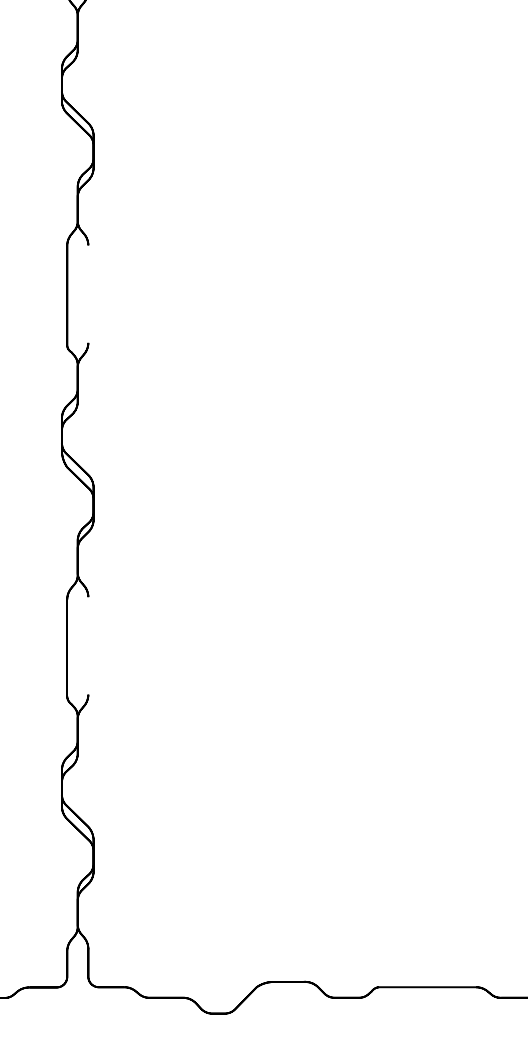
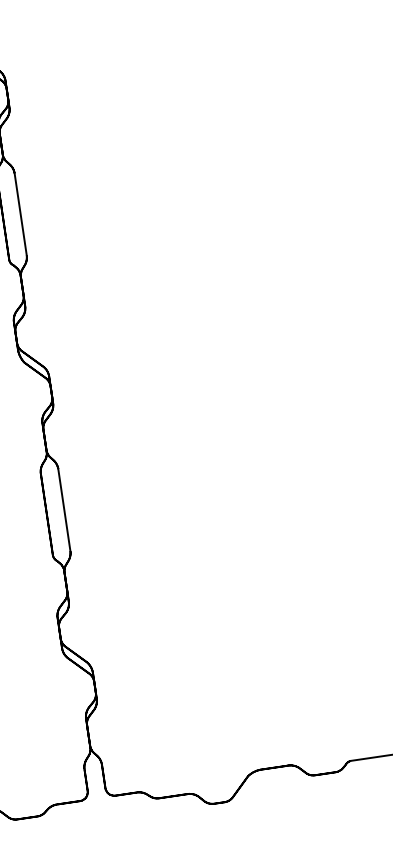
line: (88, 293) -> (20, 213), added
line: (88, 644) -> (64, 508), added

